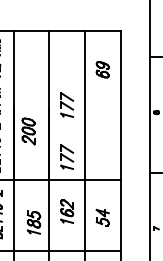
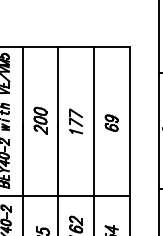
part: (102, 69) -> (111, 122), moved
part: (28, 131) -> (40, 120), moved
part: (67, 156) -> (76, 172), removed

